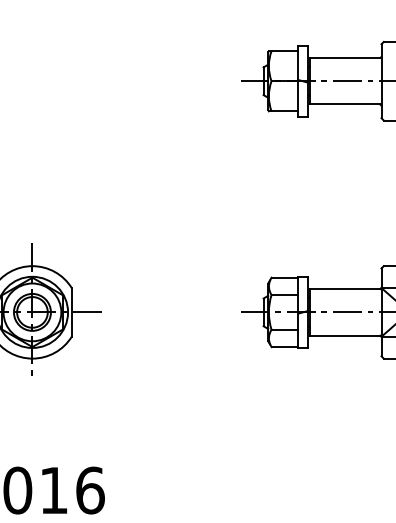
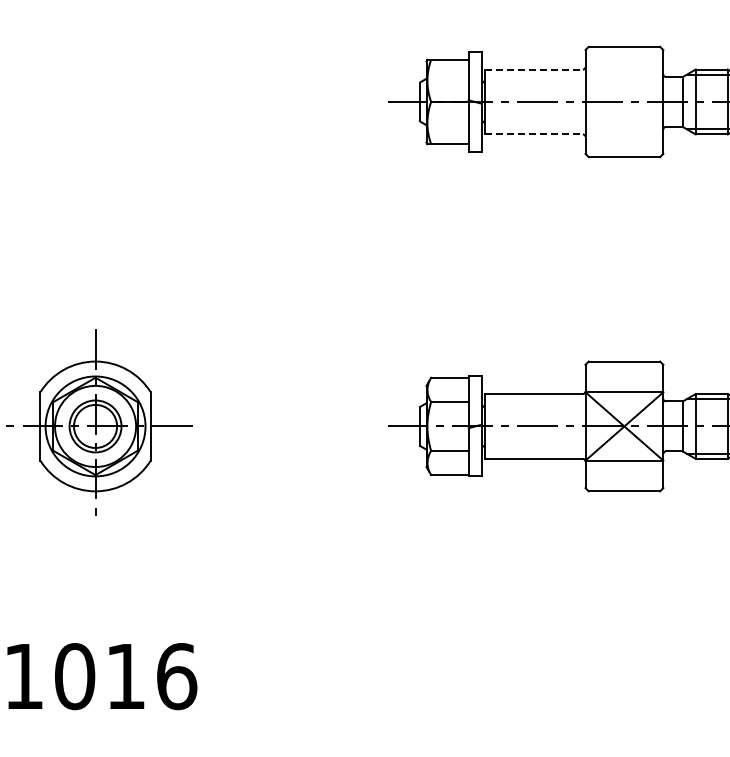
line: (344, 58) -> (533, 69), solid -> dashed
line: (344, 104) -> (533, 134), solid -> dashed

